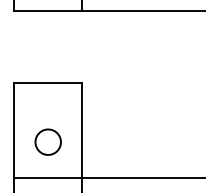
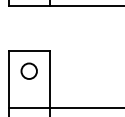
circle: (47, 140) -> (28, 70), moved

